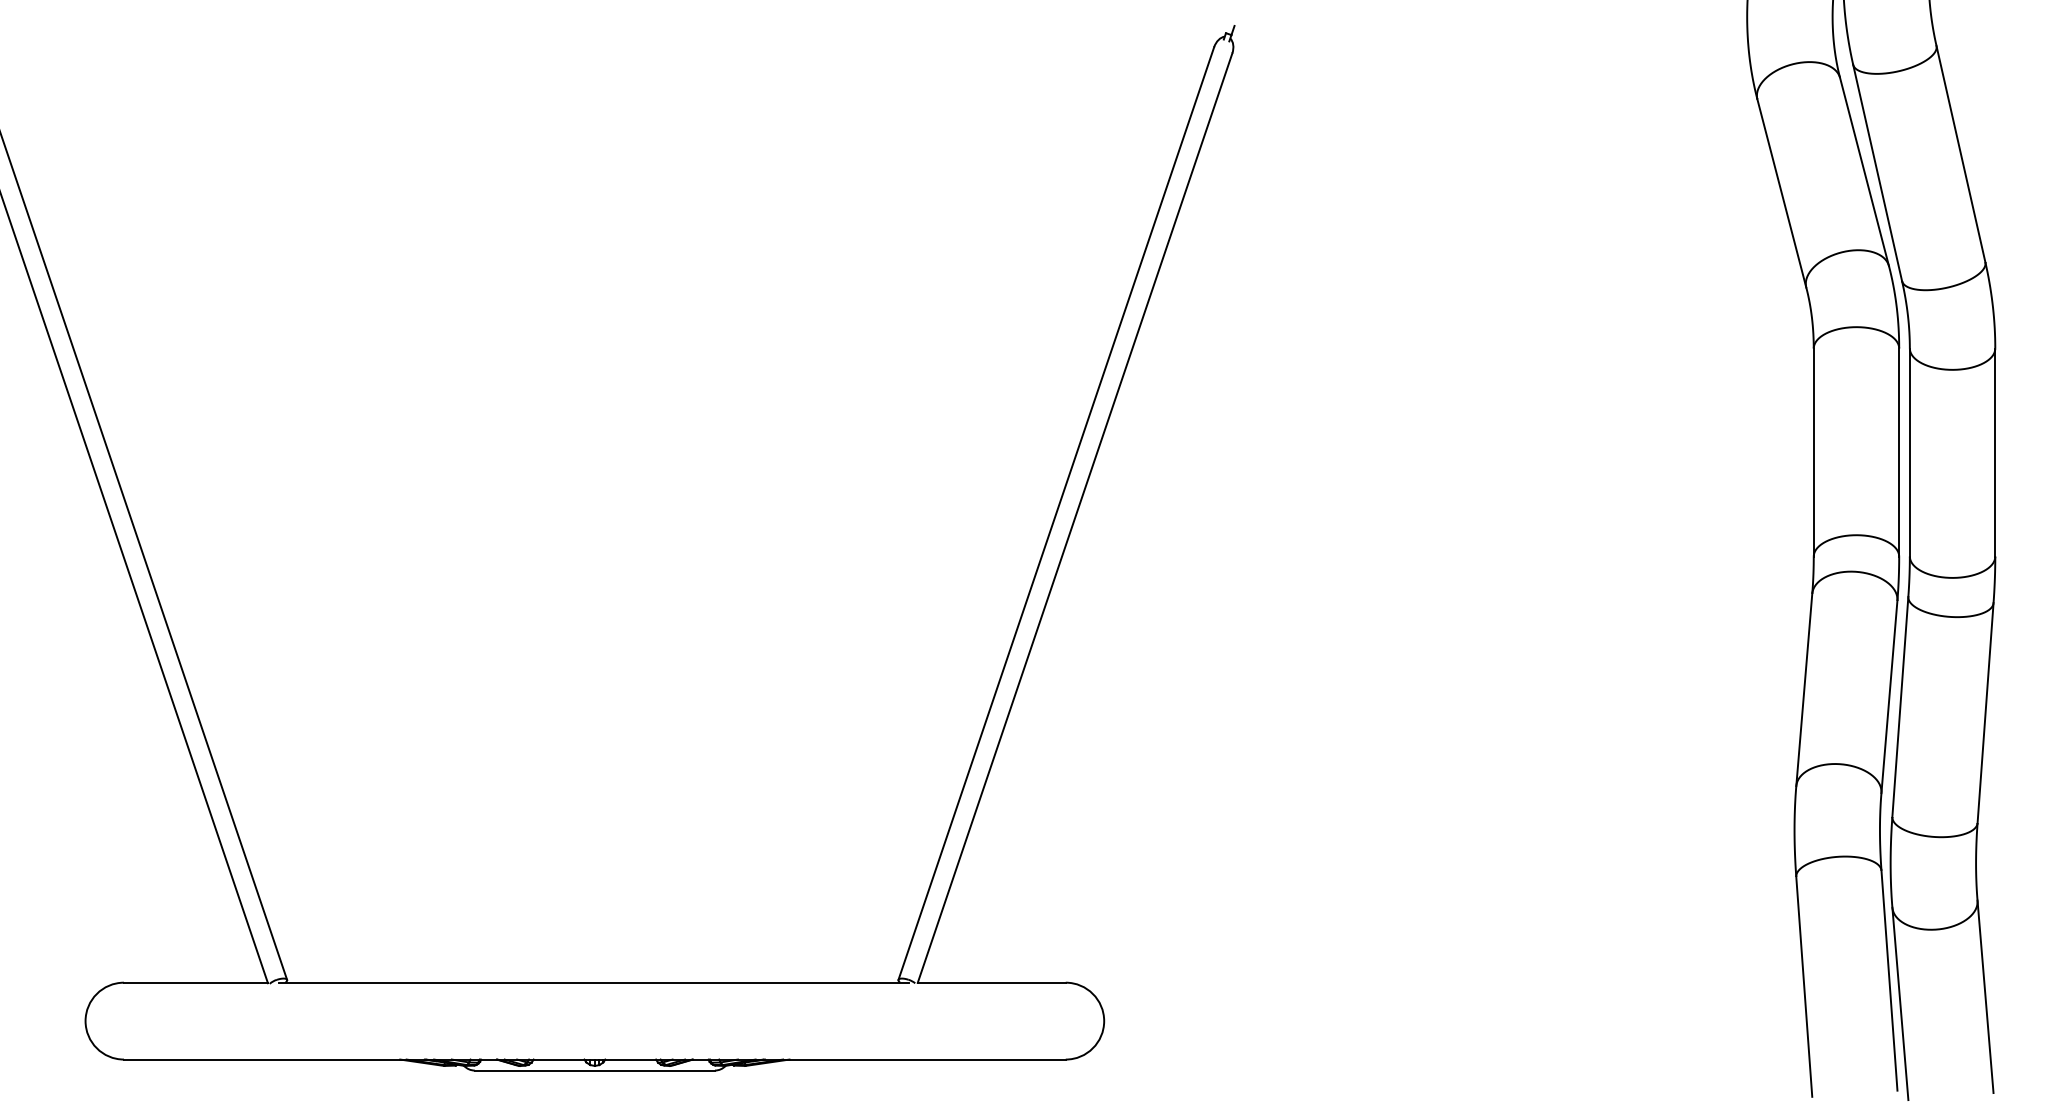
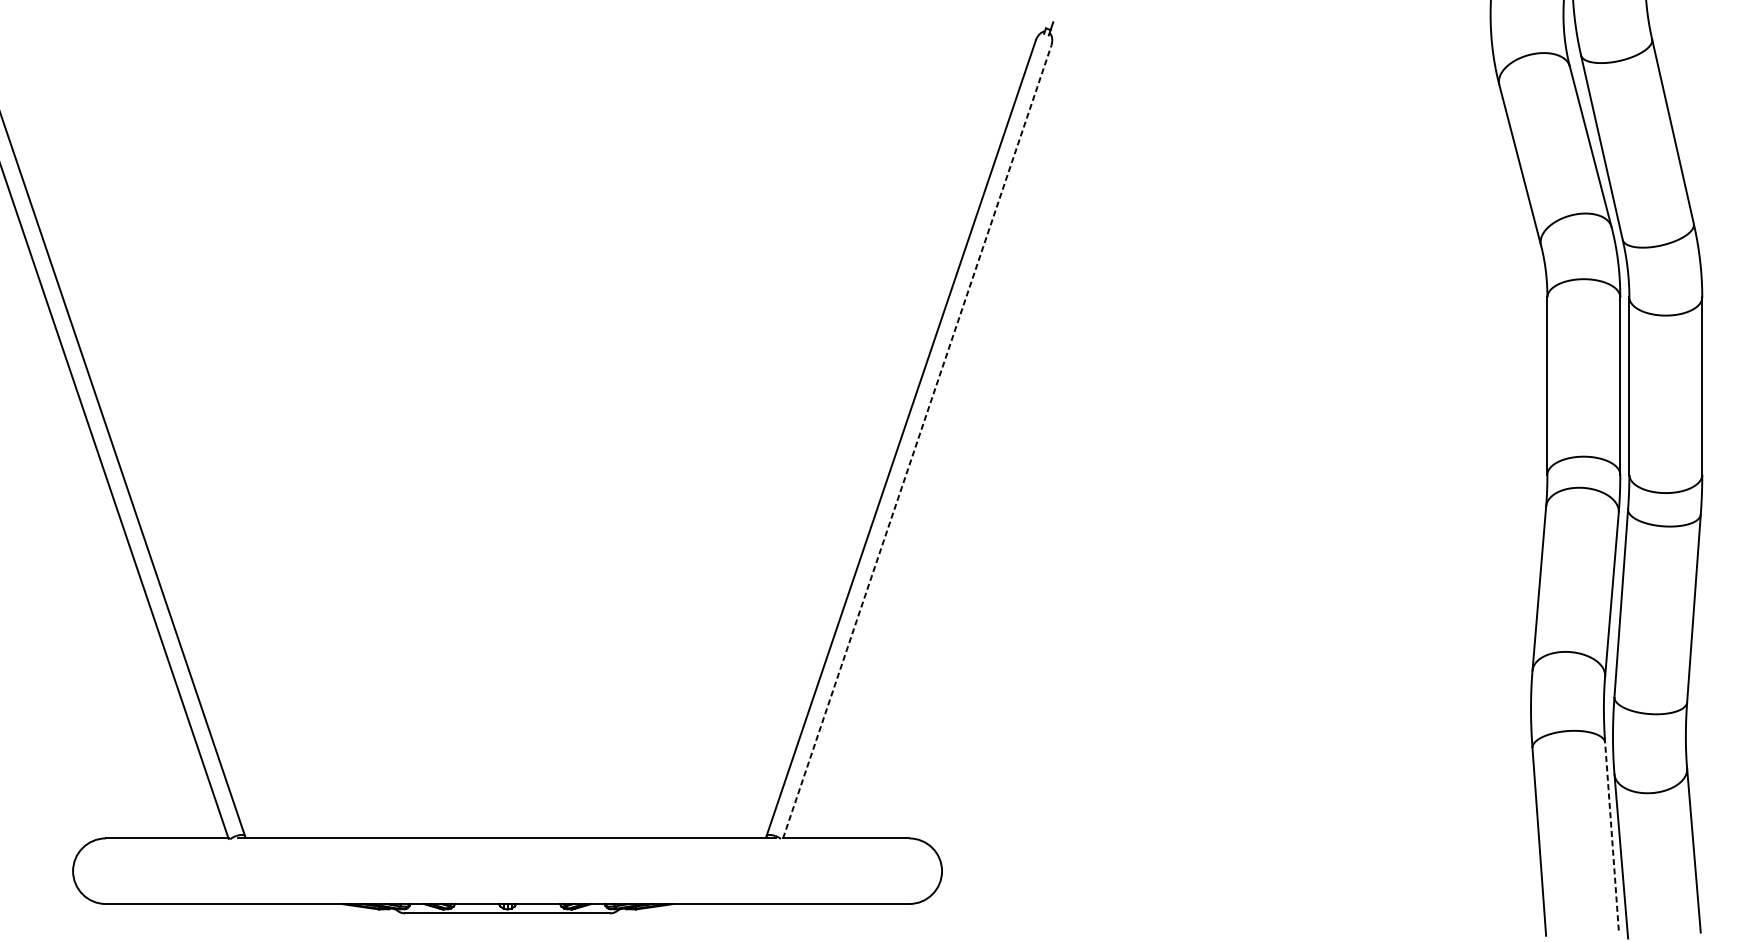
line: (1075, 518) -> (917, 442), solid -> dashed
line: (1889, 980) -> (1612, 836), solid -> dashed

